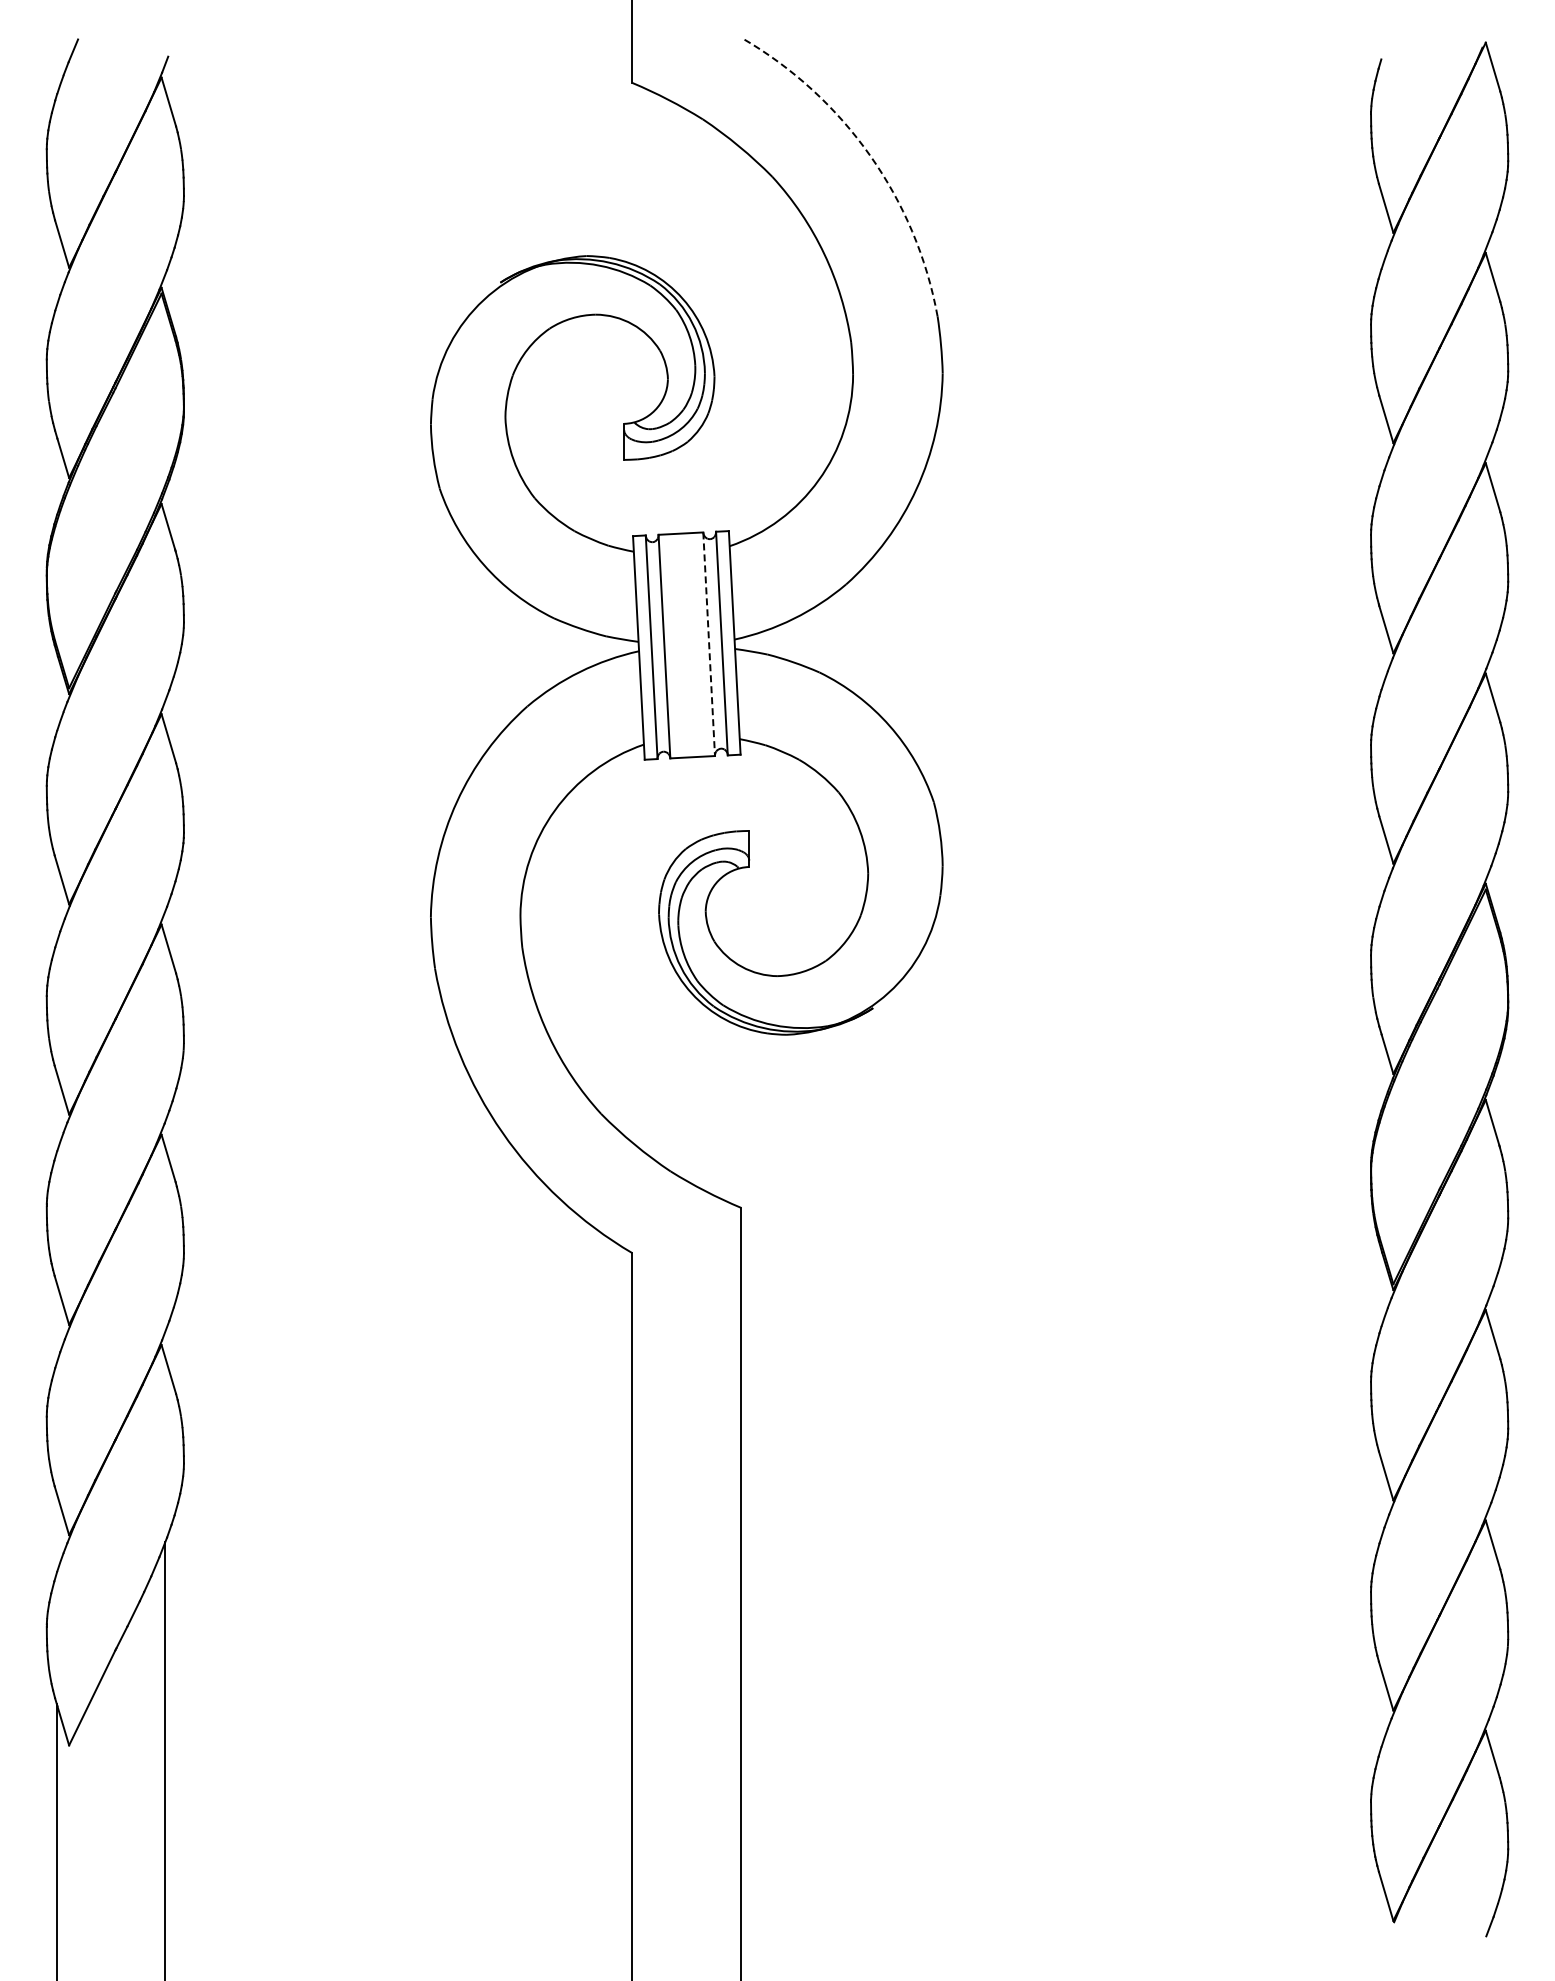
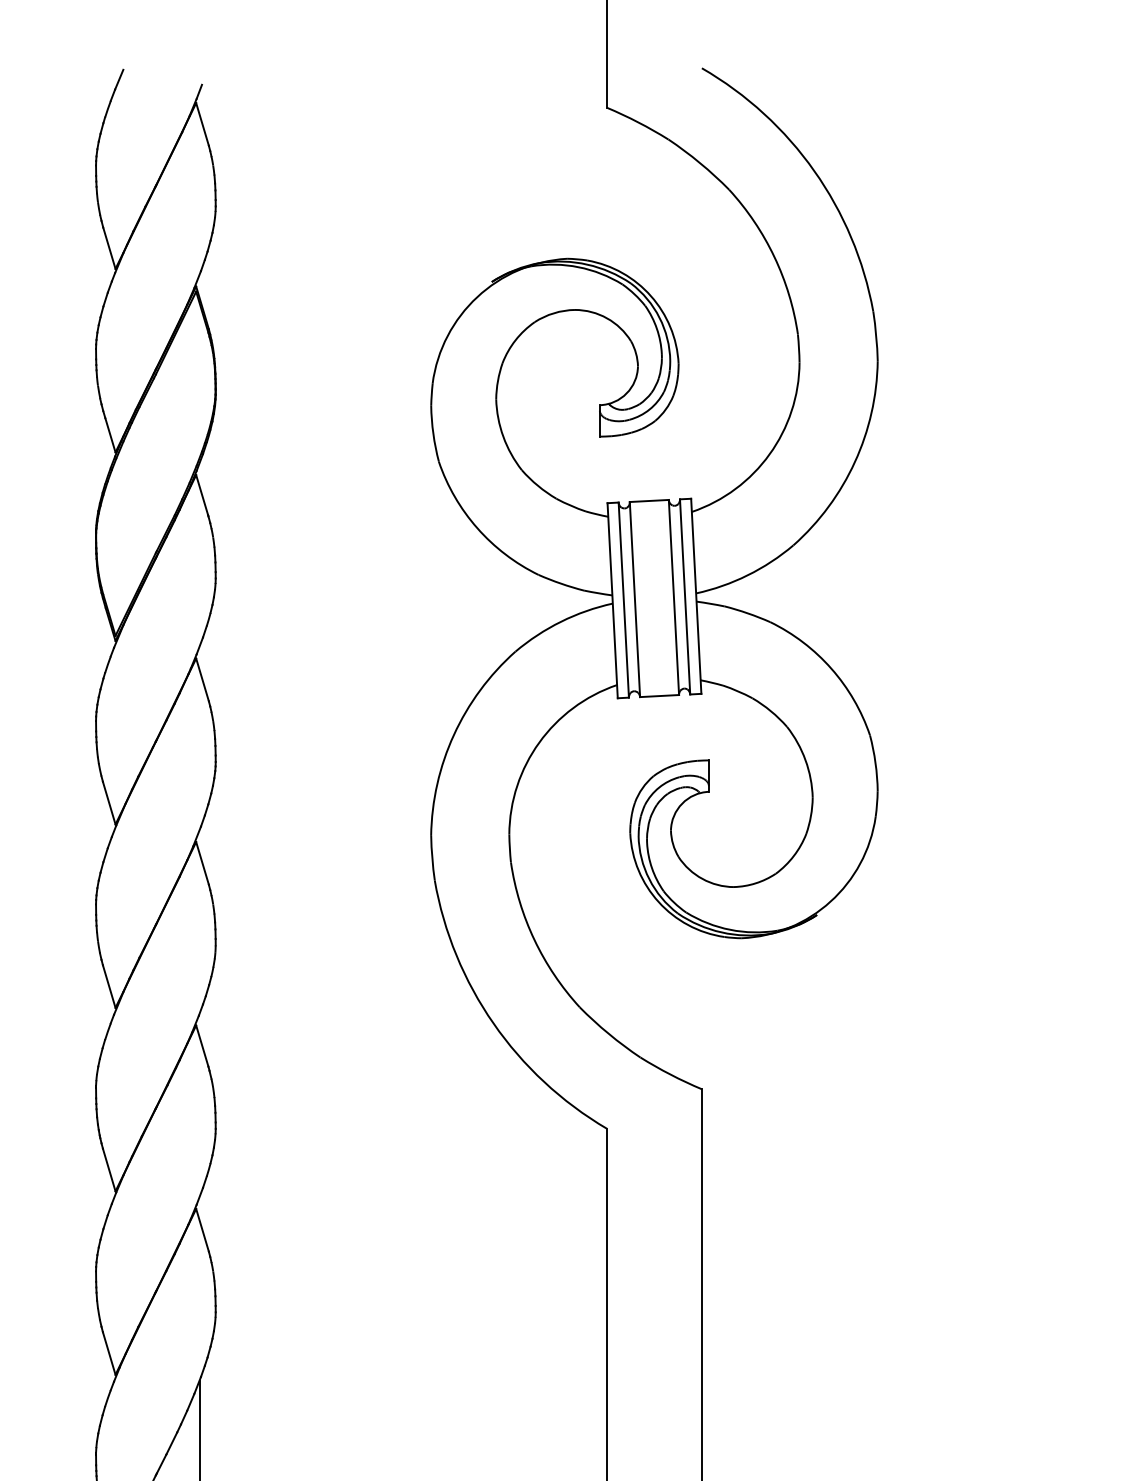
arc: (870, 155) -> (814, 171), dashed -> solid
line: (709, 644) -> (674, 597), dashed -> solid

